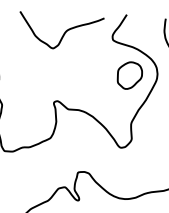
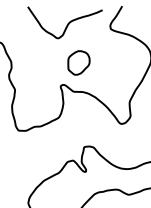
part: (129, 75) -> (78, 62), moved

